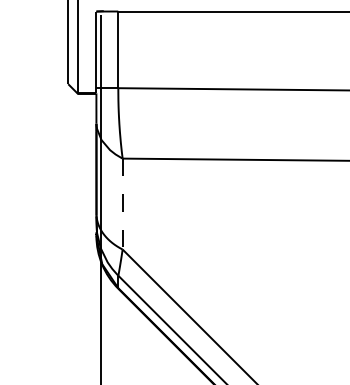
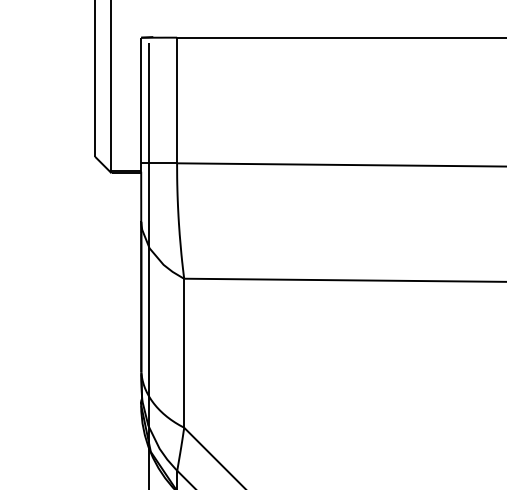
line: (122, 204) -> (183, 353), dashed -> solid

